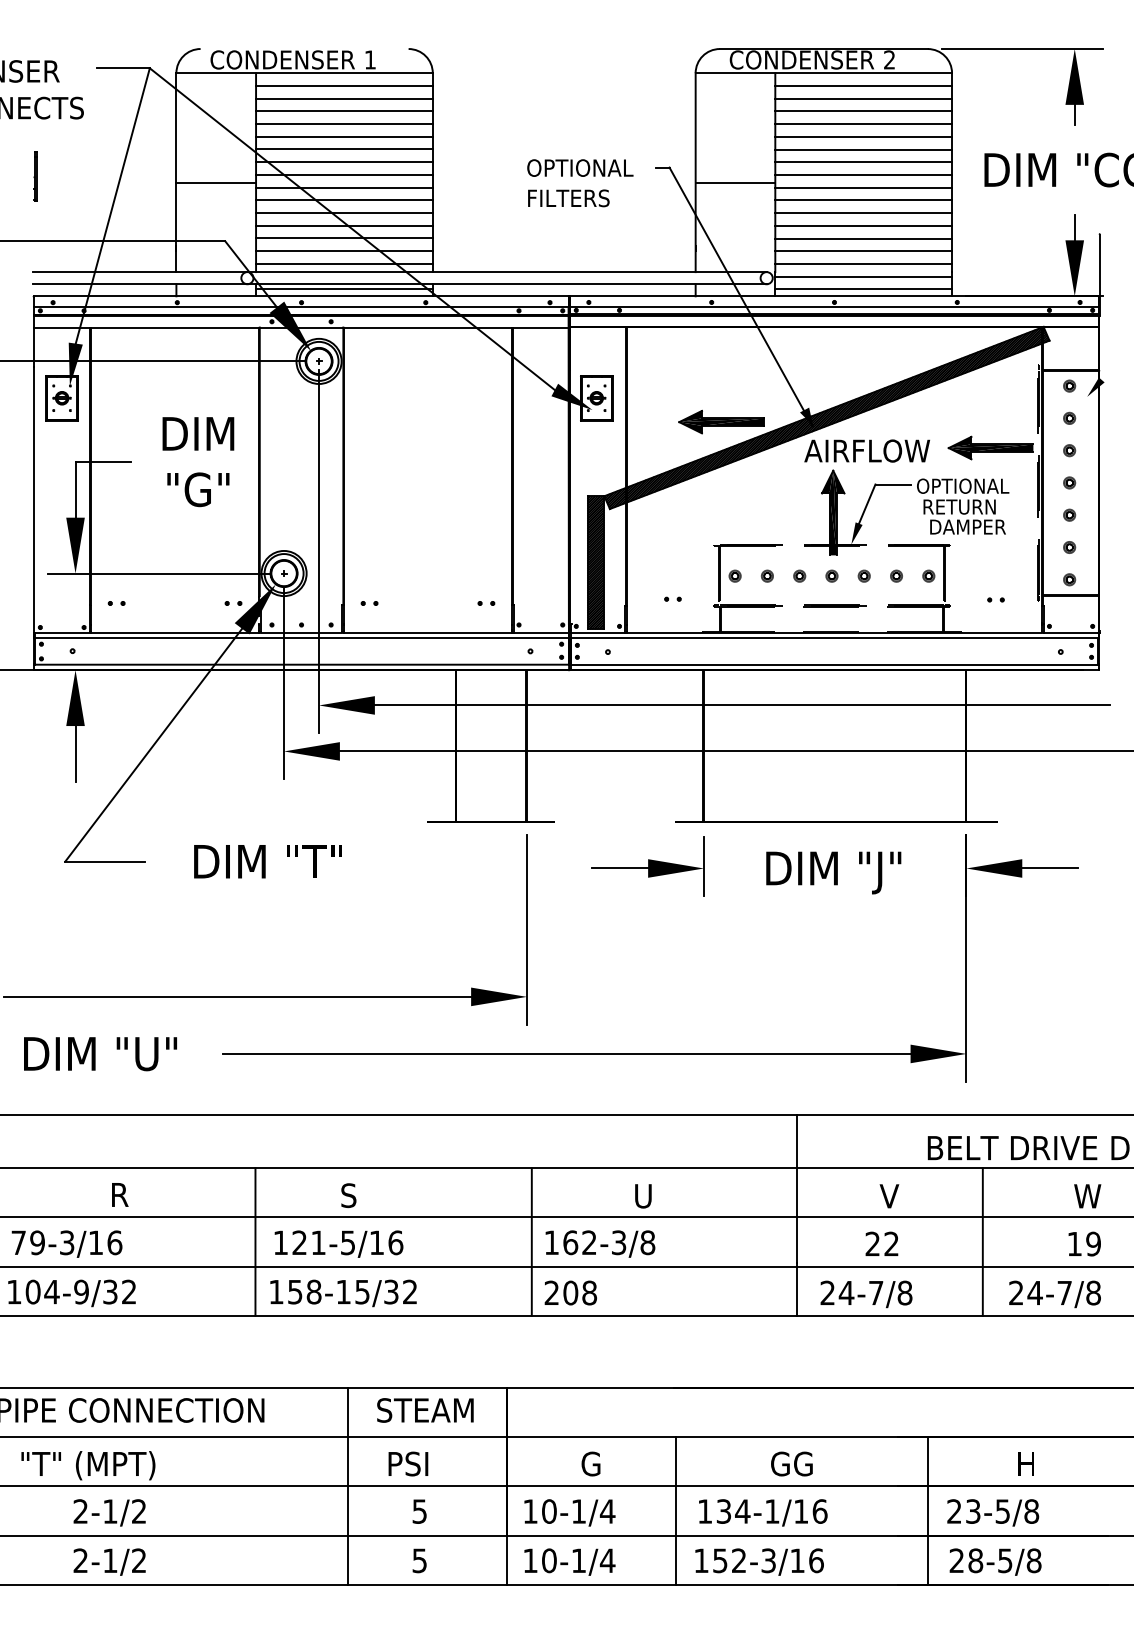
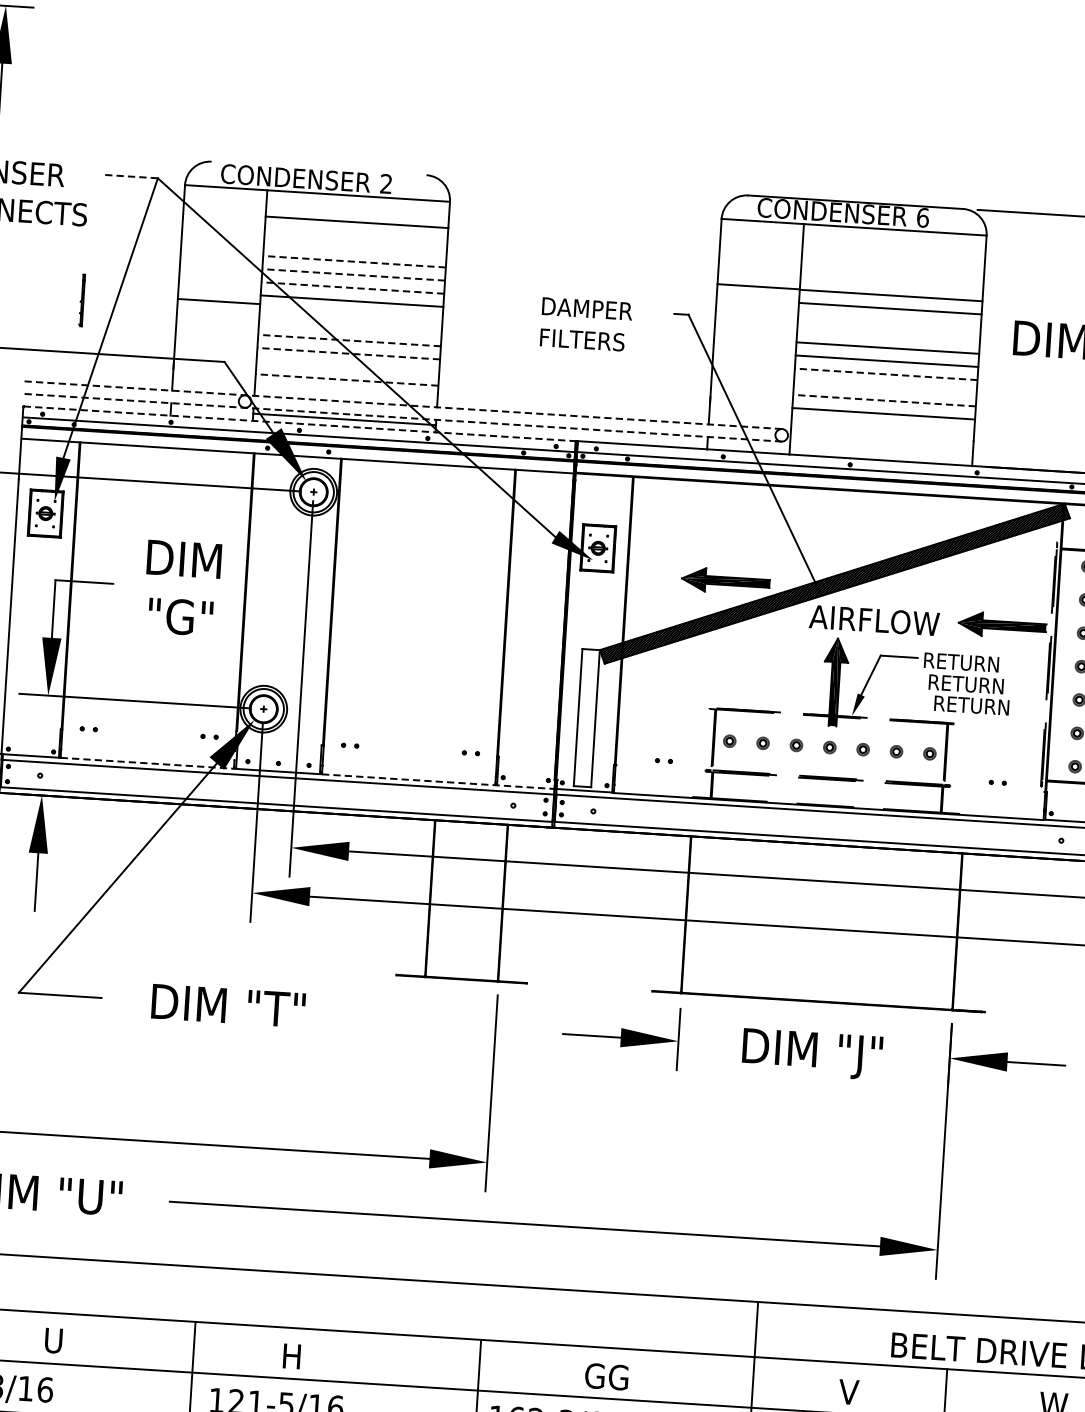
text: (369, 59) -> (385, 183), 1 -> 2
text: (889, 59) -> (922, 217), 2 -> 6
line: (123, 68) -> (130, 176), solid -> dashed
line: (344, 85) -> (357, 208), removed
line: (863, 85) -> (894, 242), removed
line: (863, 98) -> (893, 255), removed
line: (344, 111) -> (356, 235), removed
line: (863, 111) -> (892, 269), removed
line: (344, 124) -> (355, 249), removed
line: (863, 124) -> (891, 282), removed
line: (343, 136) -> (353, 261), solid -> dashed
line: (343, 149) -> (352, 274), solid -> dashed
line: (343, 162) -> (351, 288), solid -> dashed
line: (863, 162) -> (889, 322), removed
text: (580, 167) -> (596, 308), OPTIONAL -> DAMPER
line: (863, 174) -> (888, 334), removed
line: (35, 176) -> (82, 300), moved
line: (735, 183) -> (758, 286), moved
line: (344, 187) -> (351, 314), removed
line: (344, 200) -> (350, 327), removed
line: (343, 213) -> (348, 340), solid -> dashed
line: (863, 213) -> (885, 374), solid -> dashed
line: (343, 225) -> (347, 353), solid -> dashed
line: (863, 225) -> (885, 387), removed
line: (344, 238) -> (347, 366), removed
line: (863, 238) -> (884, 400), solid -> dashed
line: (343, 251) -> (346, 380), solid -> dashed
line: (344, 263) -> (346, 392), removed
line: (863, 263) -> (882, 426), removed
line: (399, 272) -> (402, 405), solid -> dashed
line: (863, 276) -> (881, 439), removed
line: (399, 284) -> (401, 417), solid -> dashed
line: (863, 289) -> (881, 453), removed
line: (302, 296) -> (300, 424), solid -> dashed
fill: (806, 416) -> (813, 580), removed
text: (963, 485) -> (971, 662), OPTIONAL -> RETURN
text: (968, 526) -> (974, 705), DAMPER -> RETURN
hatch: (595, 562) -> (586, 718), removed
line: (175, 632) -> (147, 763), solid -> dashed
line: (457, 632) -> (439, 781), solid -> dashed
text: (119, 1195) -> (53, 1341), R -> U
text: (349, 1195) -> (290, 1356), S -> H
text: (654, 1195) -> (606, 1376), U -> GG

